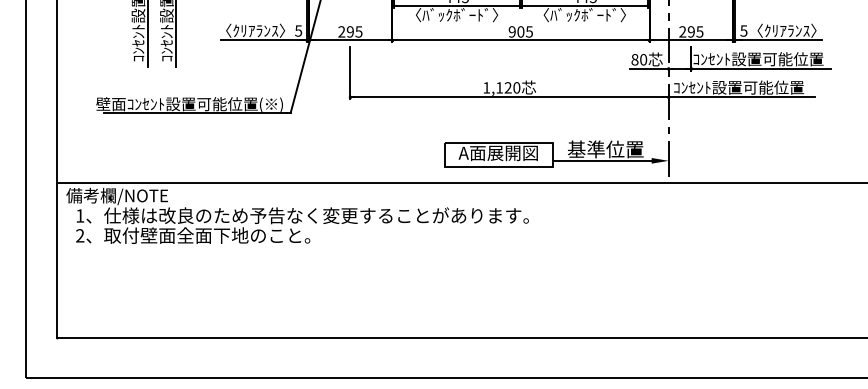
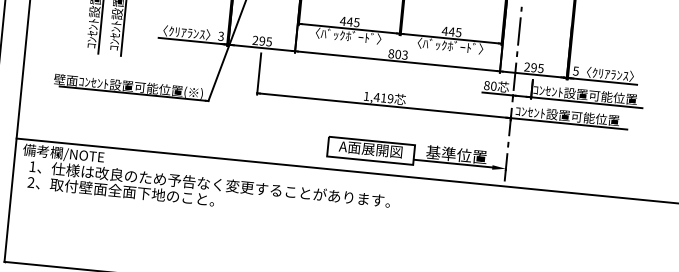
text: (298, 30) -> (221, 35), 5 -> 3
text: (520, 31) -> (397, 54), 905 -> 803
text: (507, 87) -> (383, 97), 1,120 -> 1,419

